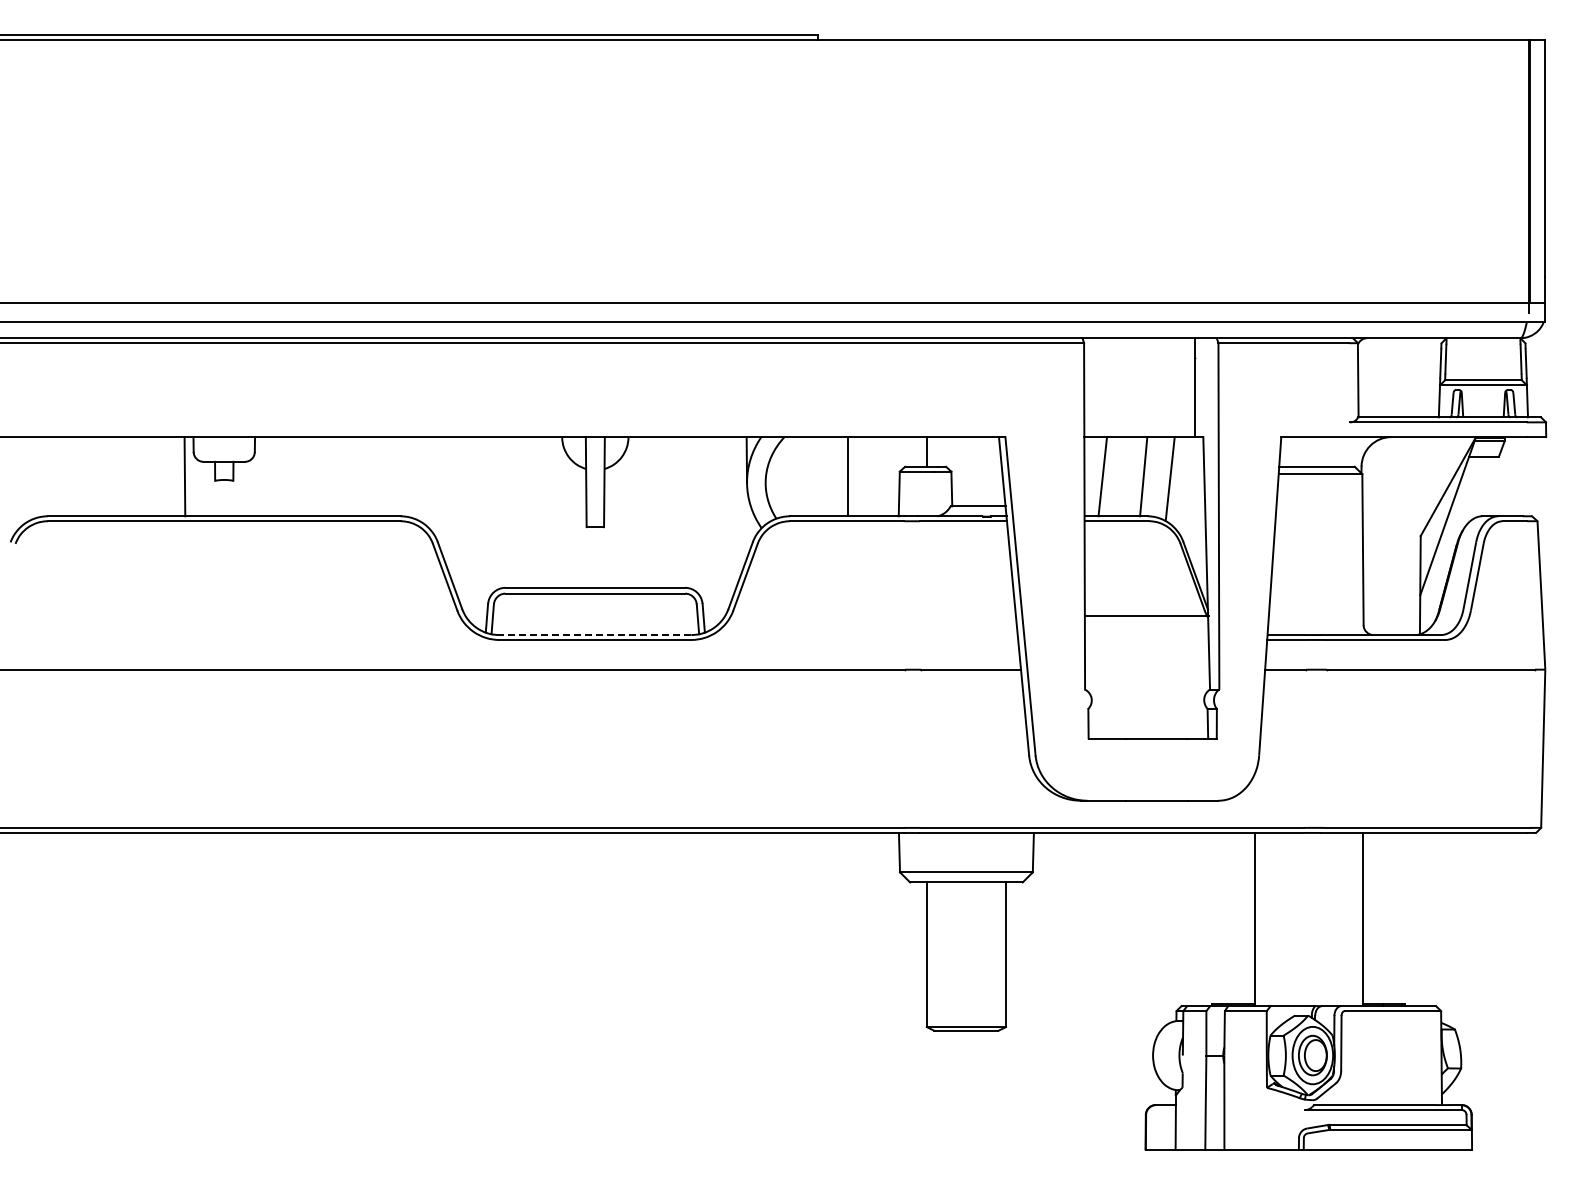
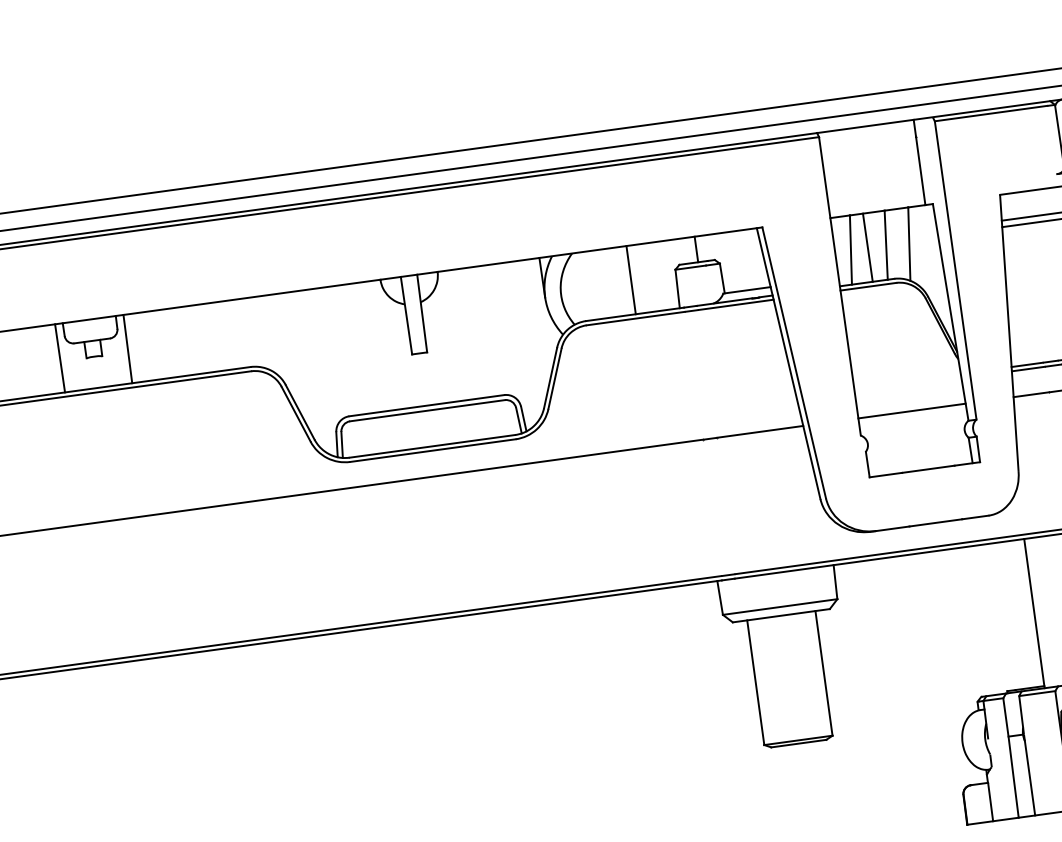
line: (263, 476) -> (127, 348), added
line: (1122, 476) -> (867, 247), added
line: (1146, 615) -> (911, 411), moved
line: (595, 635) -> (432, 446), dashed -> solid

